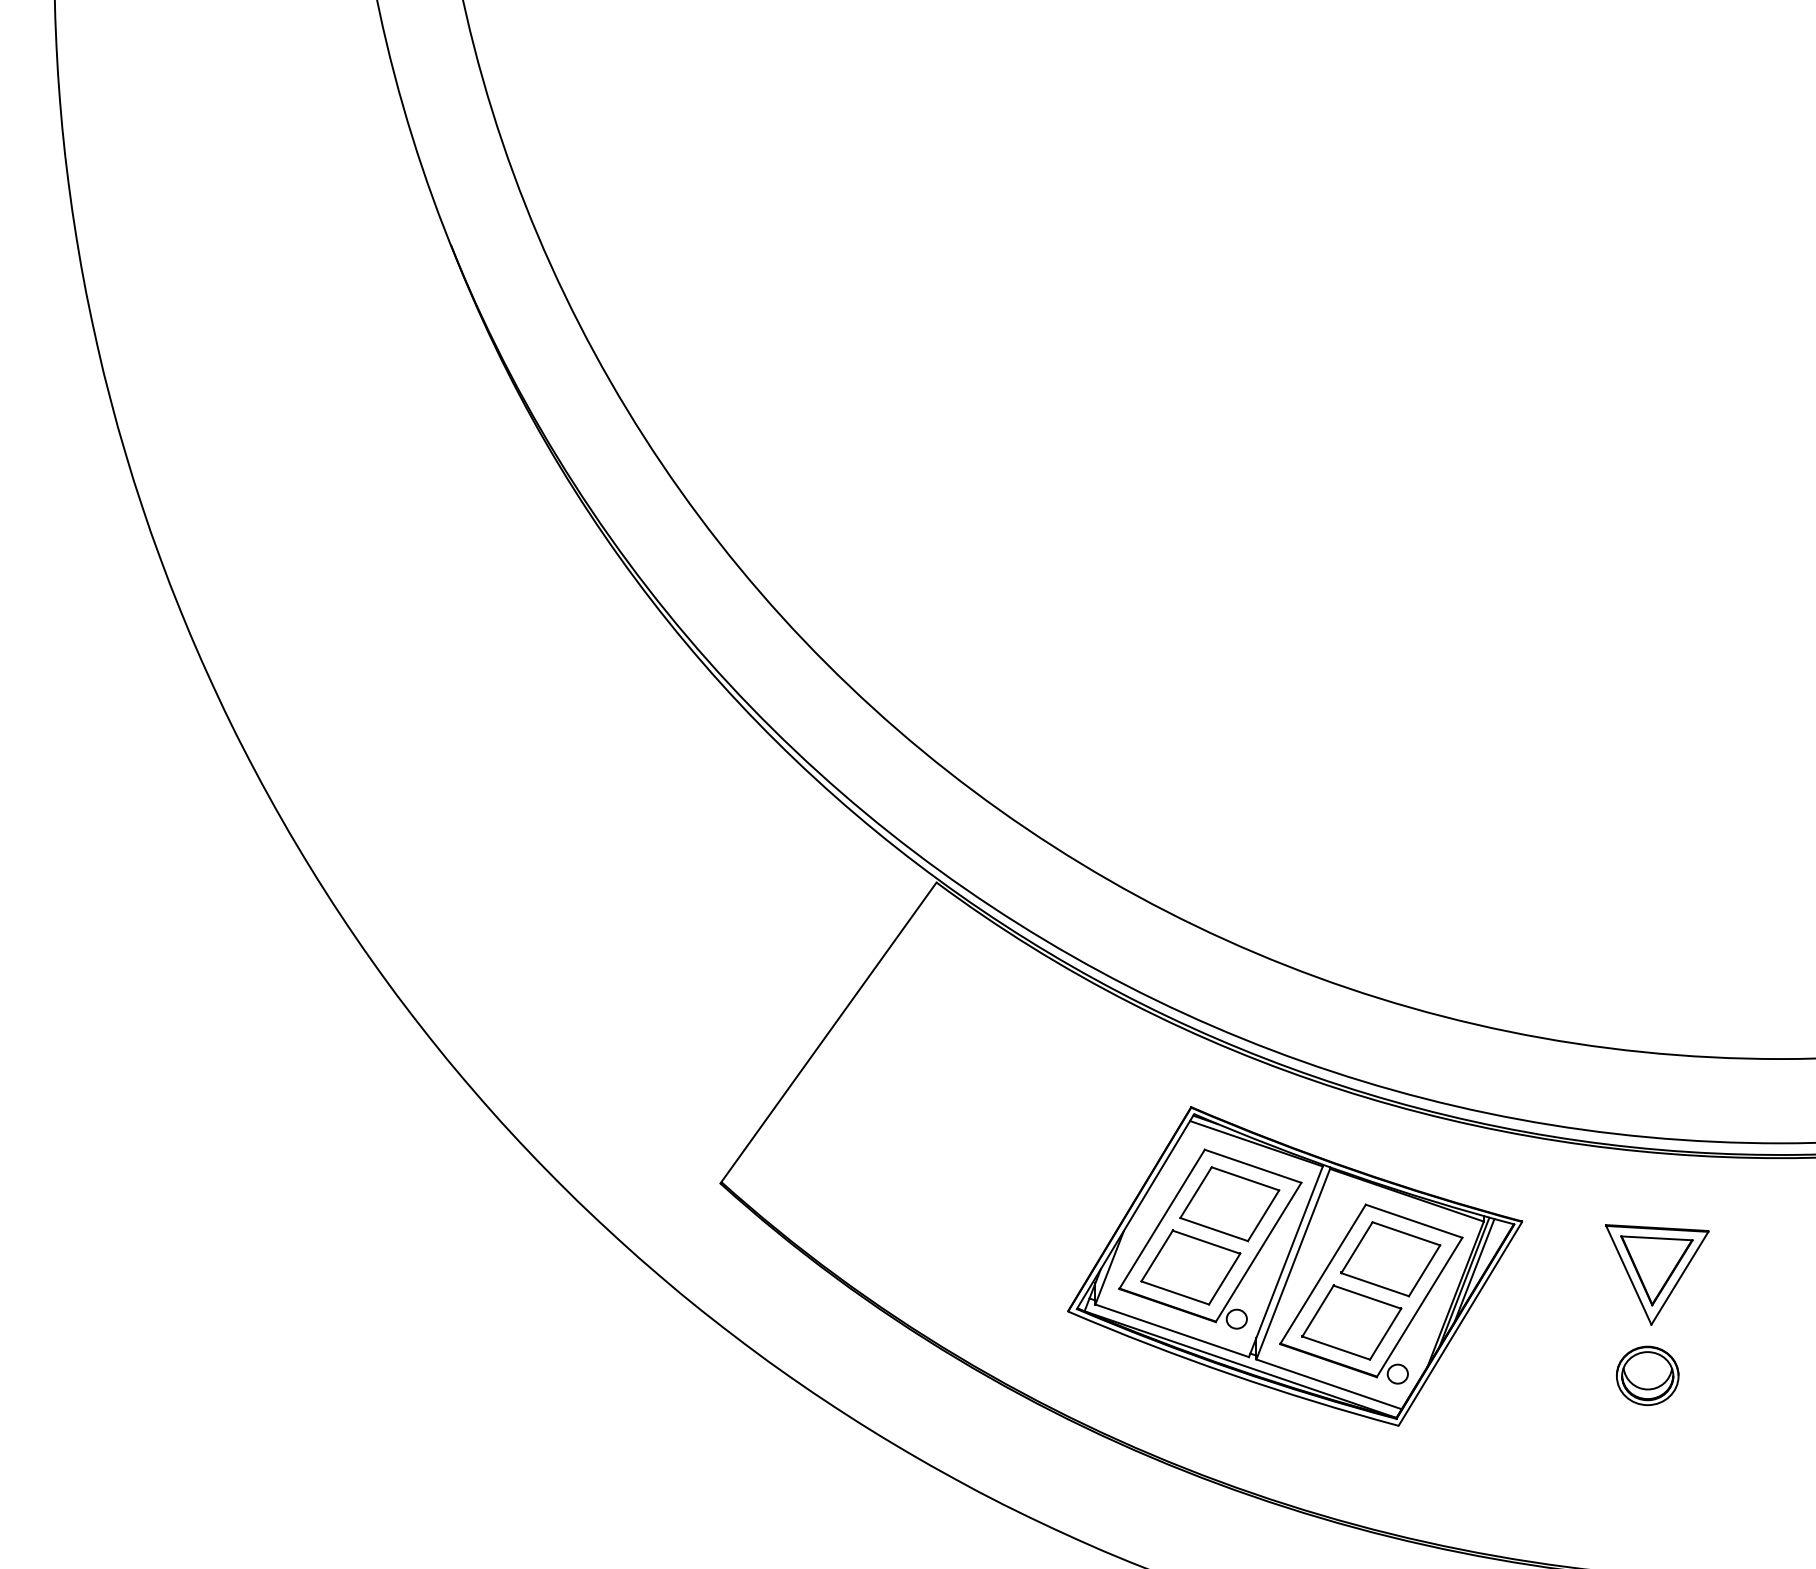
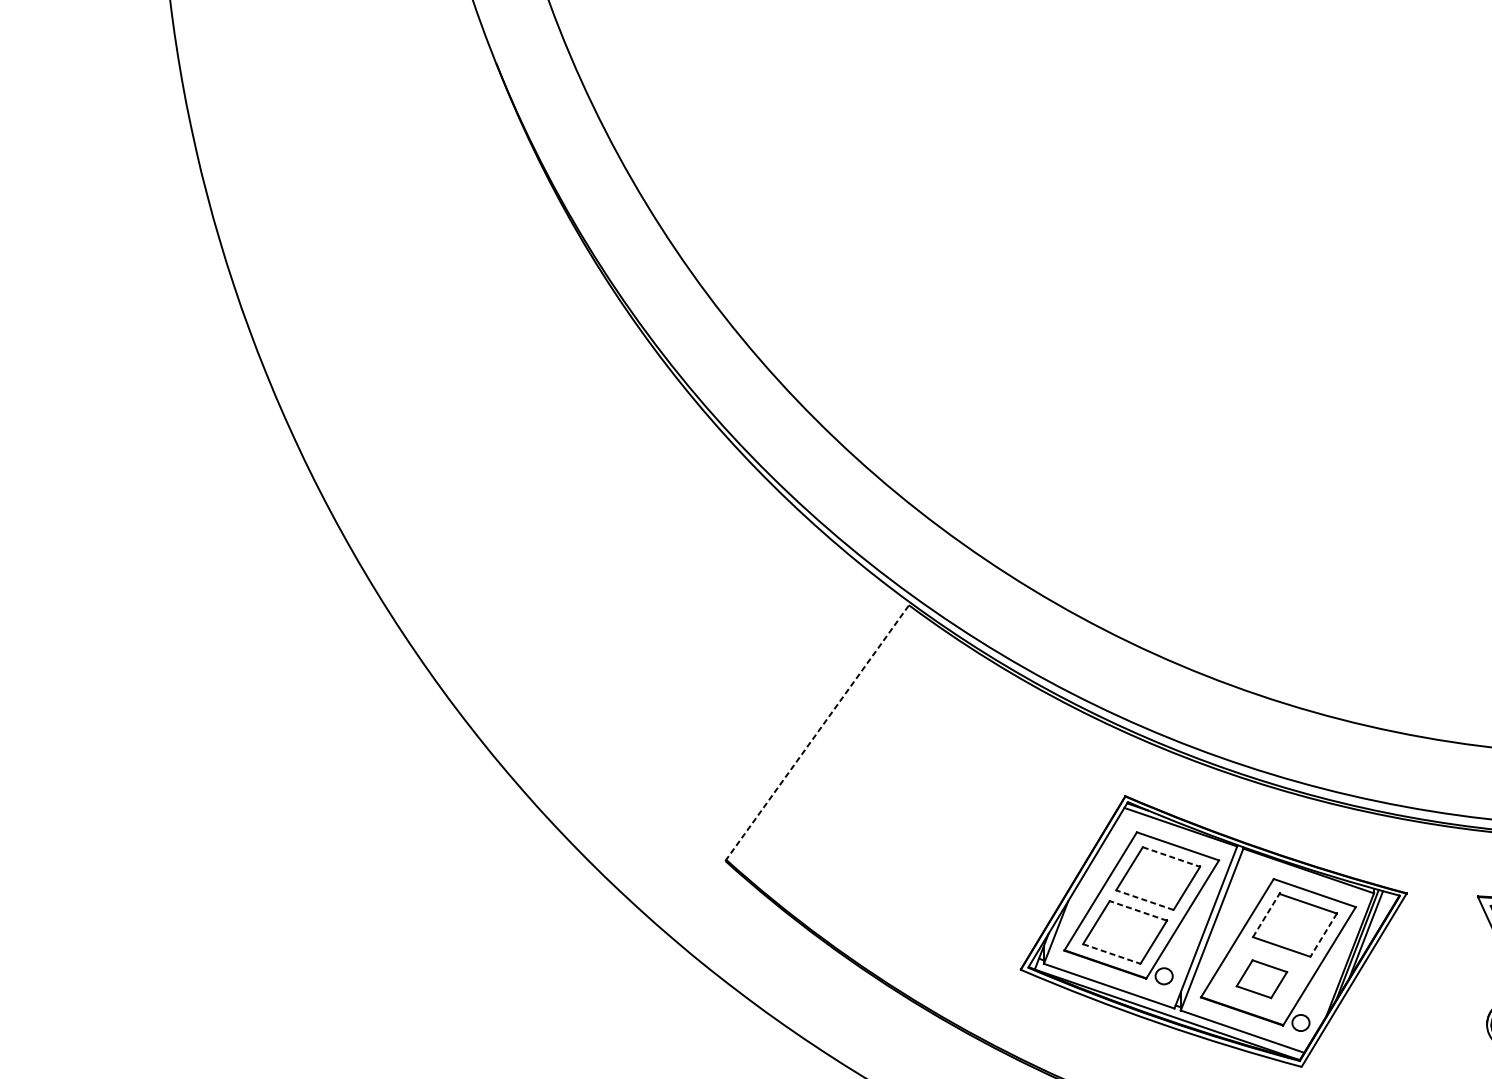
line: (828, 1032) -> (817, 732), solid -> dashed
line: (1245, 1178) -> (1171, 856), solid -> dashed
line: (1214, 1229) -> (1145, 900), solid -> dashed
line: (1206, 1242) -> (1138, 911), solid -> dashed
line: (1356, 1247) -> (1265, 915), solid -> dashed
line: (1424, 1270) -> (1323, 934), solid -> dashed
line: (1175, 1292) -> (1112, 953), solid -> dashed
part: (1351, 1322) -> (1261, 979), size x0.6

